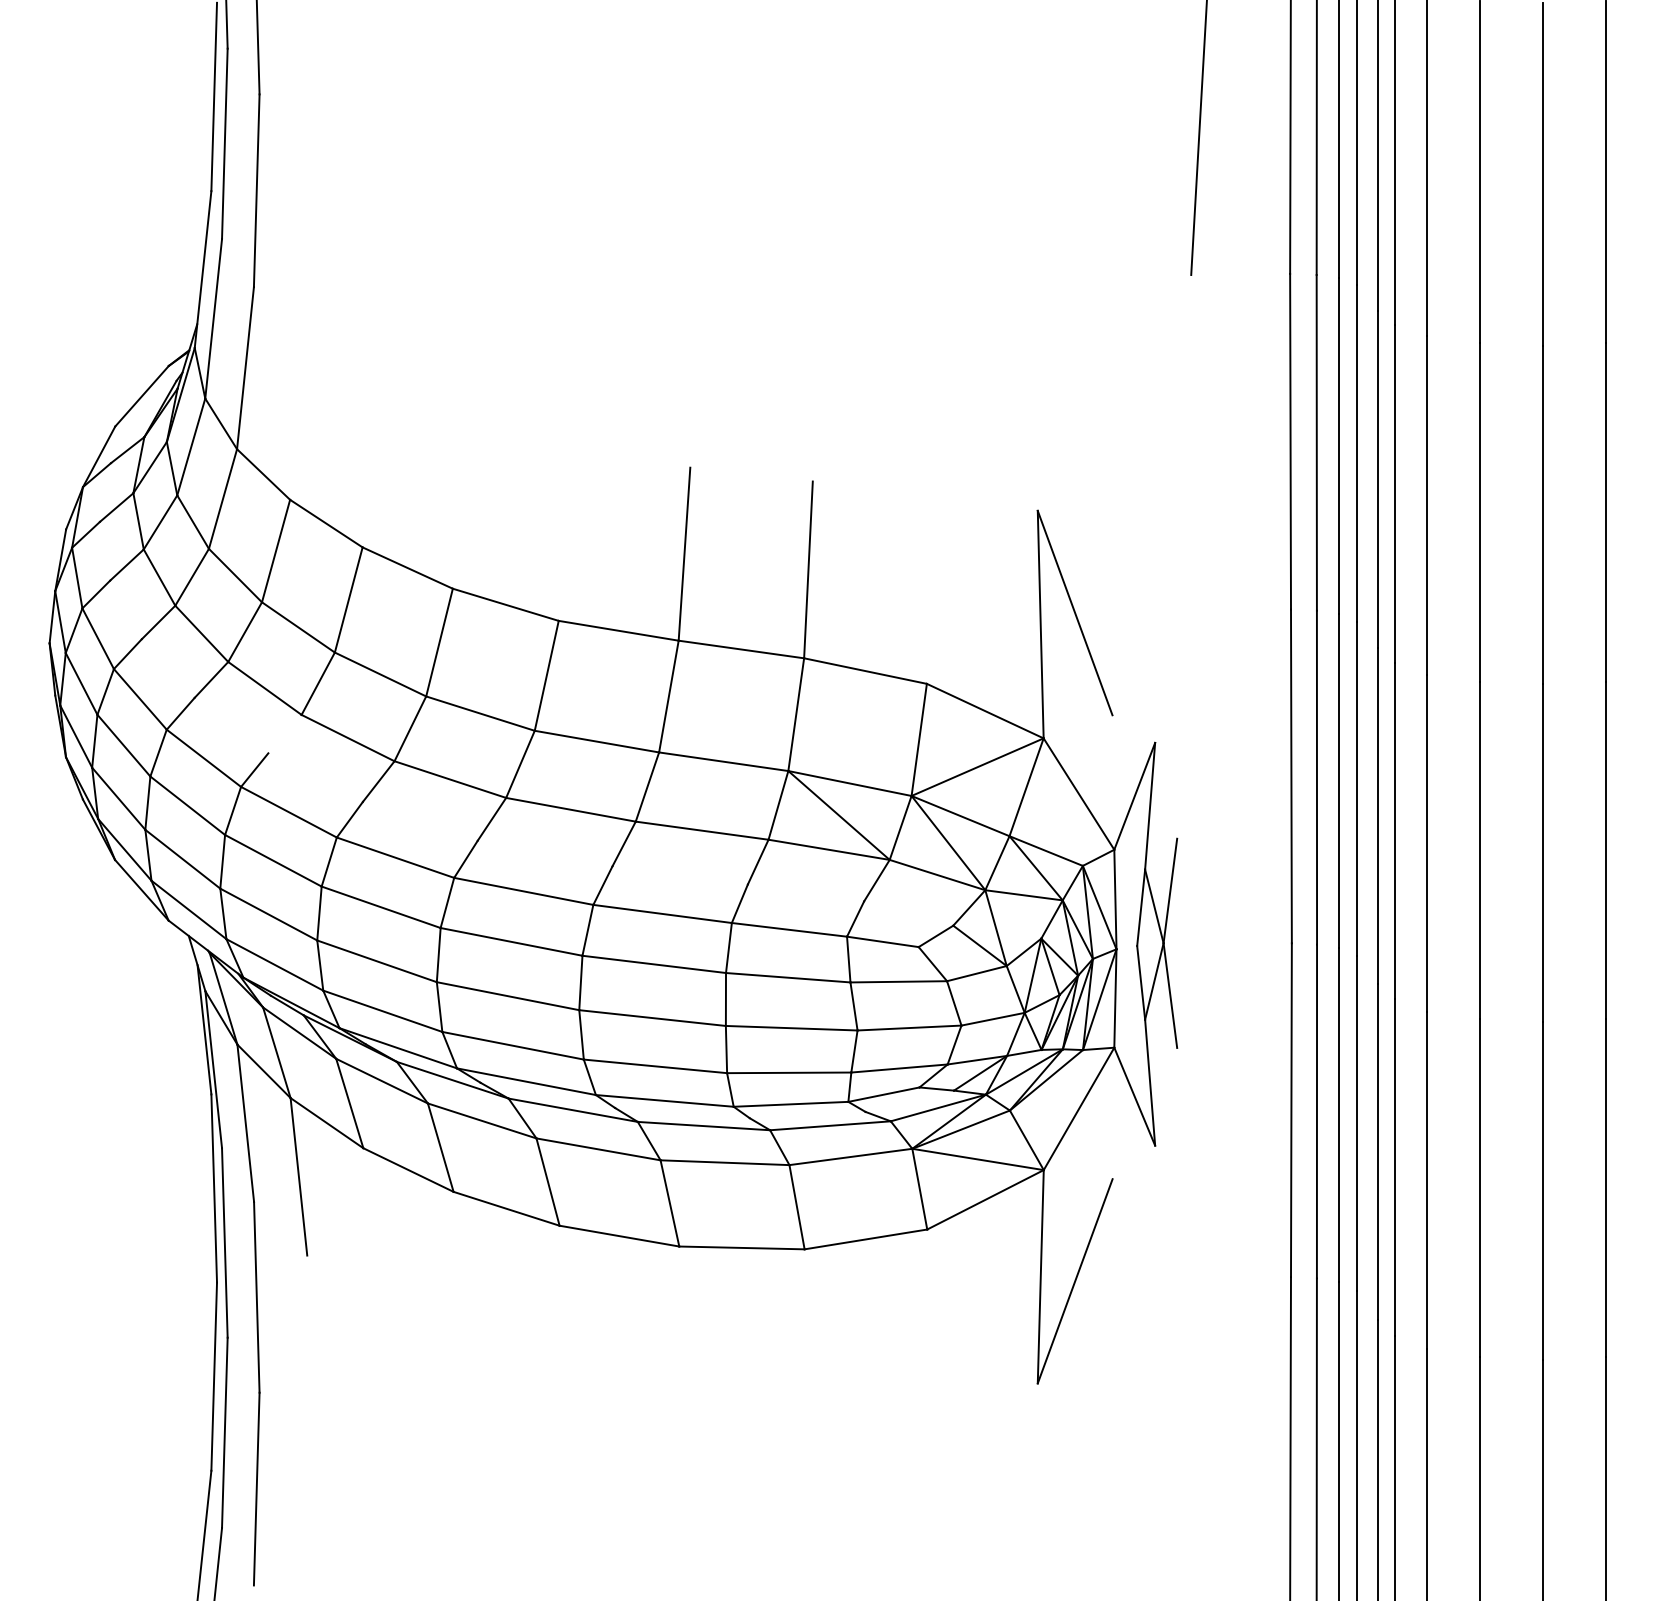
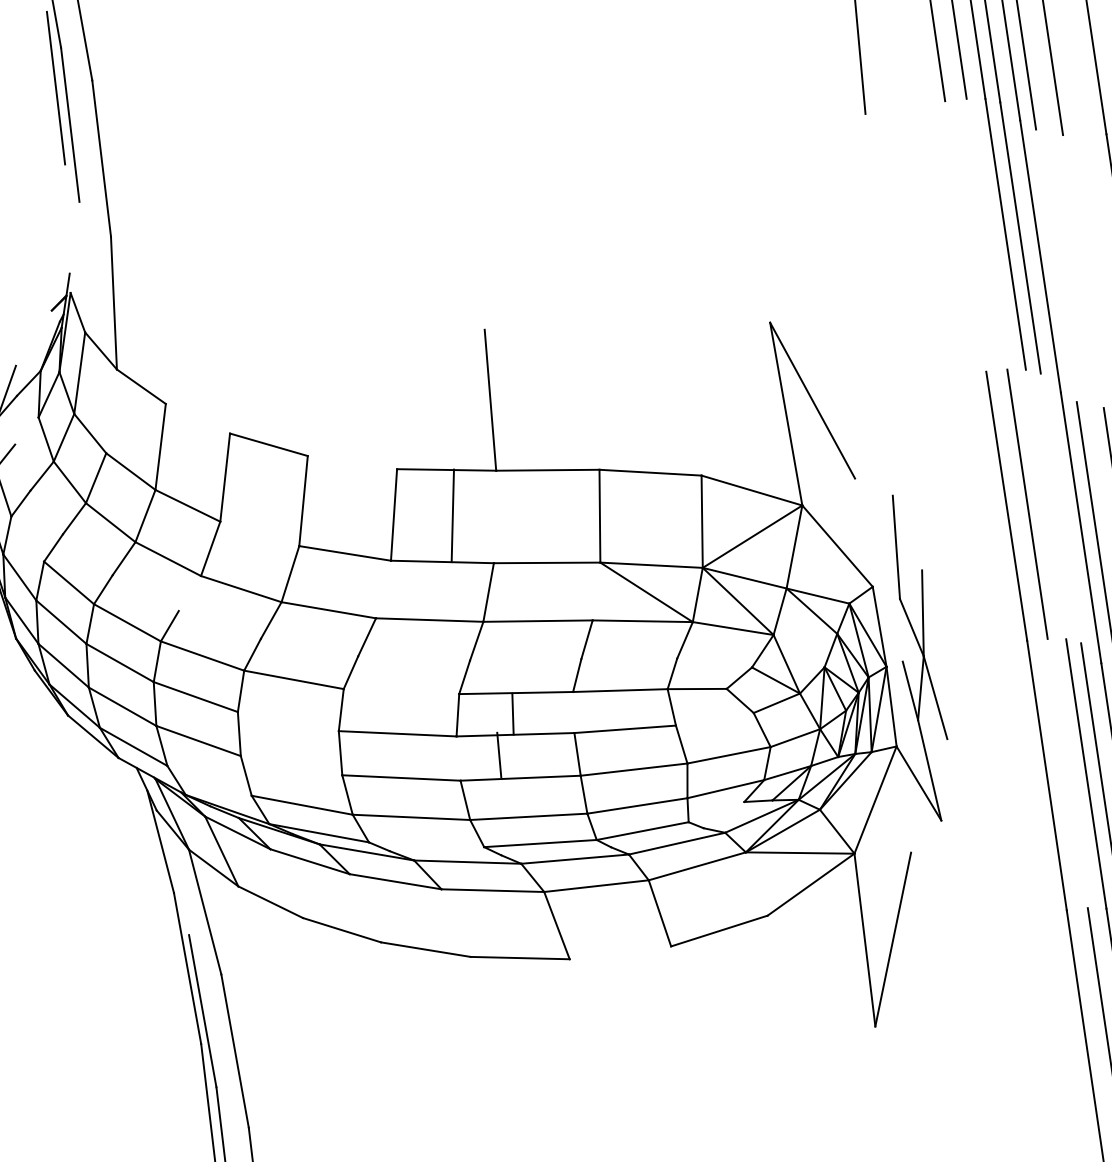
line: (202, 269) -> (67, 228), removed
line: (213, 318) -> (82, 266), removed
line: (141, 395) -> (33, 337), removed
line: (1290, 441) -> (965, 236), removed
line: (1316, 442) -> (986, 233), removed
line: (1395, 493) -> (1056, 265), removed
line: (222, 498) -> (111, 411), removed
line: (1426, 505) -> (1083, 271), removed
line: (116, 507) -> (26, 431), removed
line: (326, 523) -> (198, 418), removed
line: (808, 569) -> (592, 397), removed
line: (505, 604) -> (352, 462), removed
line: (97, 638) -> (27, 538), removed
line: (380, 674) -> (259, 533), removed
line: (668, 696) -> (452, 515), moved
line: (520, 763) -> (383, 588), removed
line: (1339, 781) -> (1046, 504), removed
line: (1356, 788) -> (1060, 508), removed
line: (1134, 795) -> (882, 540), removed
line: (778, 805) -> (596, 591), removed
line: (523, 890) -> (401, 690), removed
line: (1023, 895) -> (805, 634), removed
line: (380, 907) -> (287, 721), removed
line: (1141, 907) -> (901, 630), removed
line: (728, 948) -> (512, 714), moved
line: (376, 961) -> (291, 765), removed
line: (274, 964) -> (209, 780), removed
line: (898, 981) -> (714, 719), removed
line: (580, 982) -> (498, 754), moved
line: (213, 1069) -> (172, 872), removed
line: (526, 1081) -> (426, 844), removed
line: (883, 1094) -> (716, 812), removed
line: (349, 1103) -> (286, 883), removed
line: (1316, 1111) -> (1067, 773), removed
line: (440, 1147) -> (365, 908), removed
line: (298, 1176) -> (254, 948), removed
line: (547, 1181) -> (455, 922), removed
line: (919, 1188) -> (756, 883), removed
line: (741, 1247) -> (620, 952), removed

